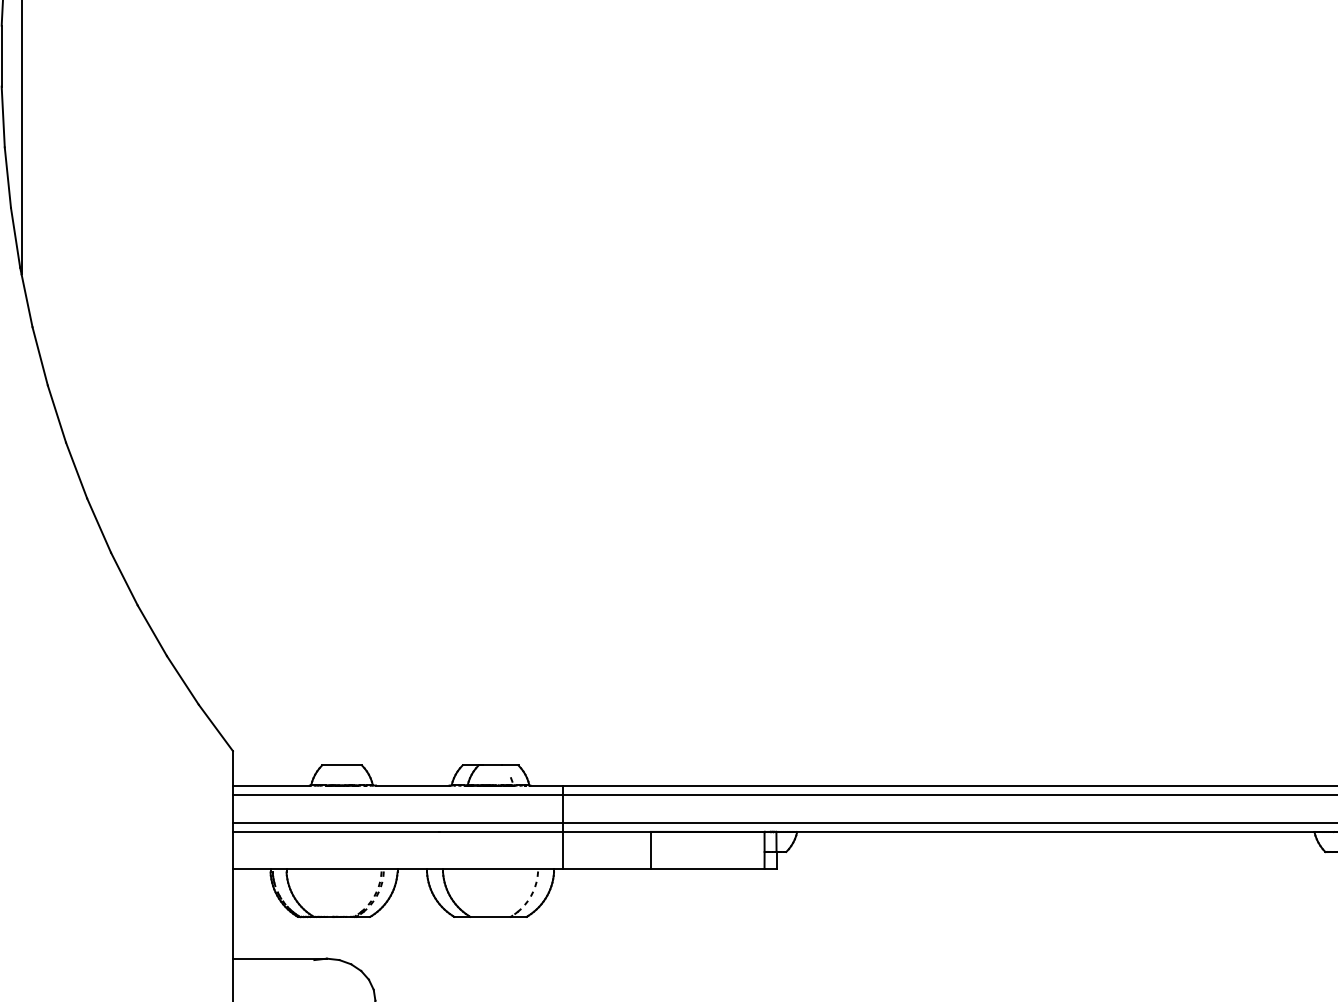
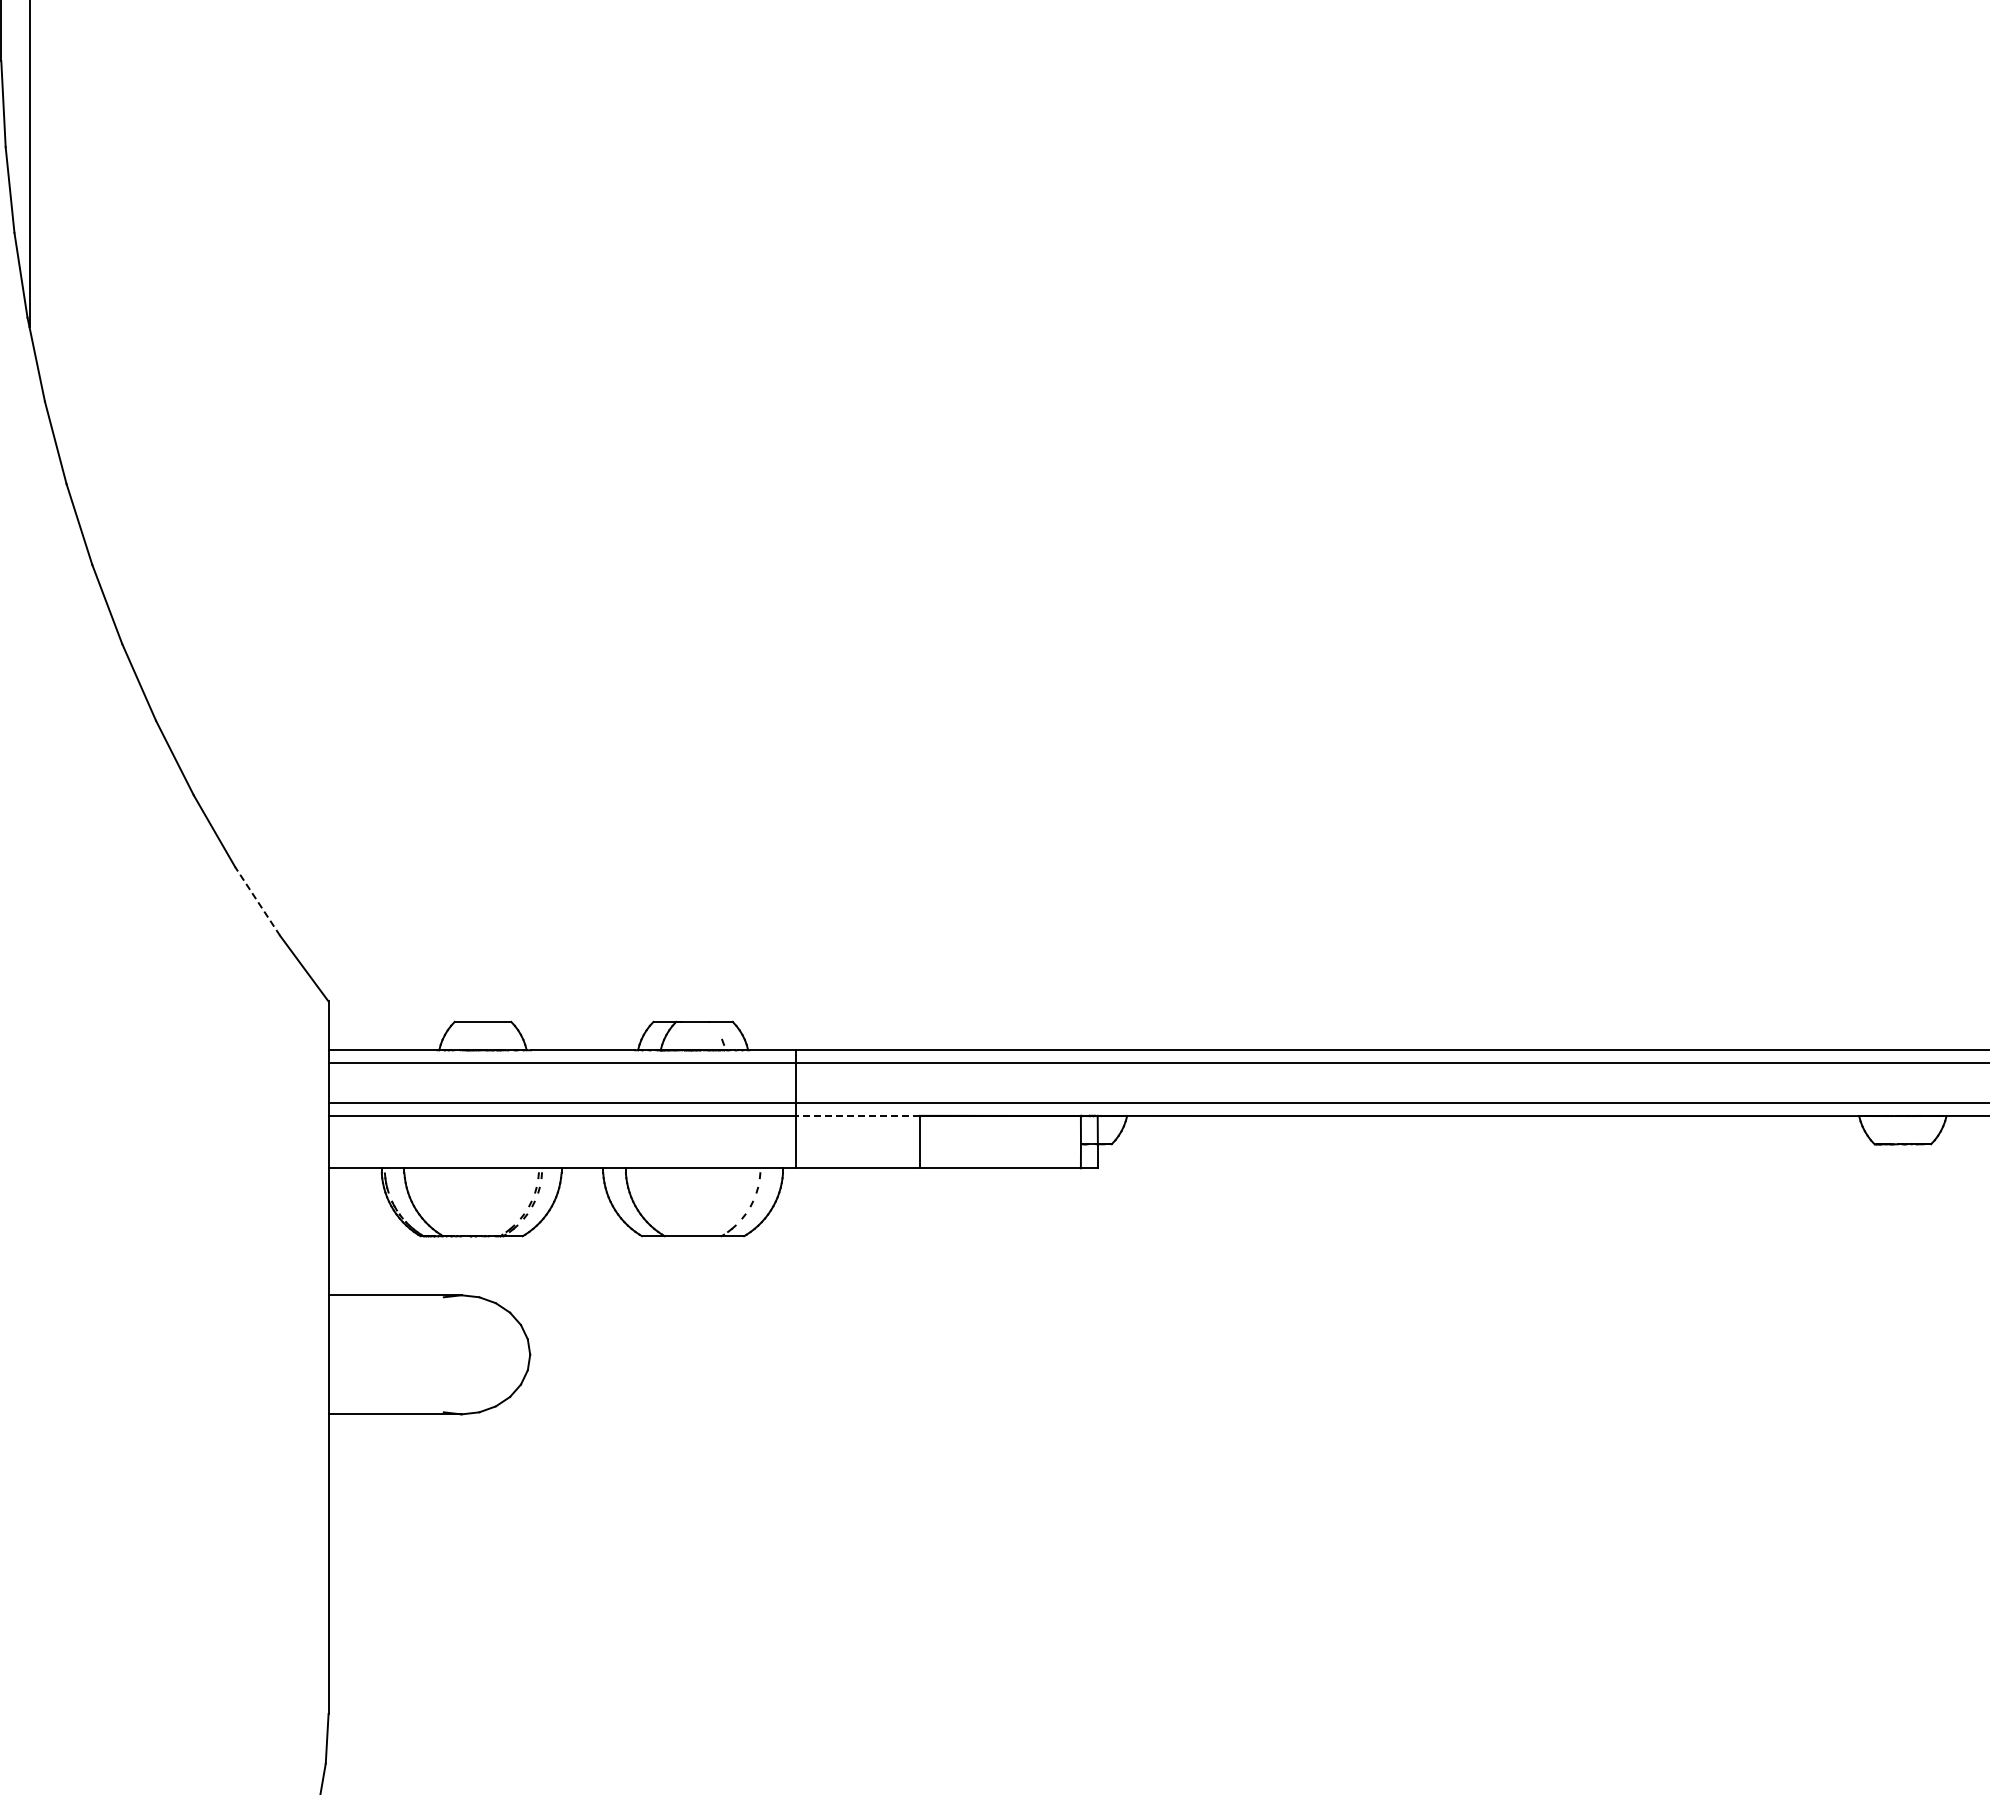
line: (182, 680) -> (257, 901), solid -> dashed
line: (606, 831) -> (857, 1115), solid -> dashed

